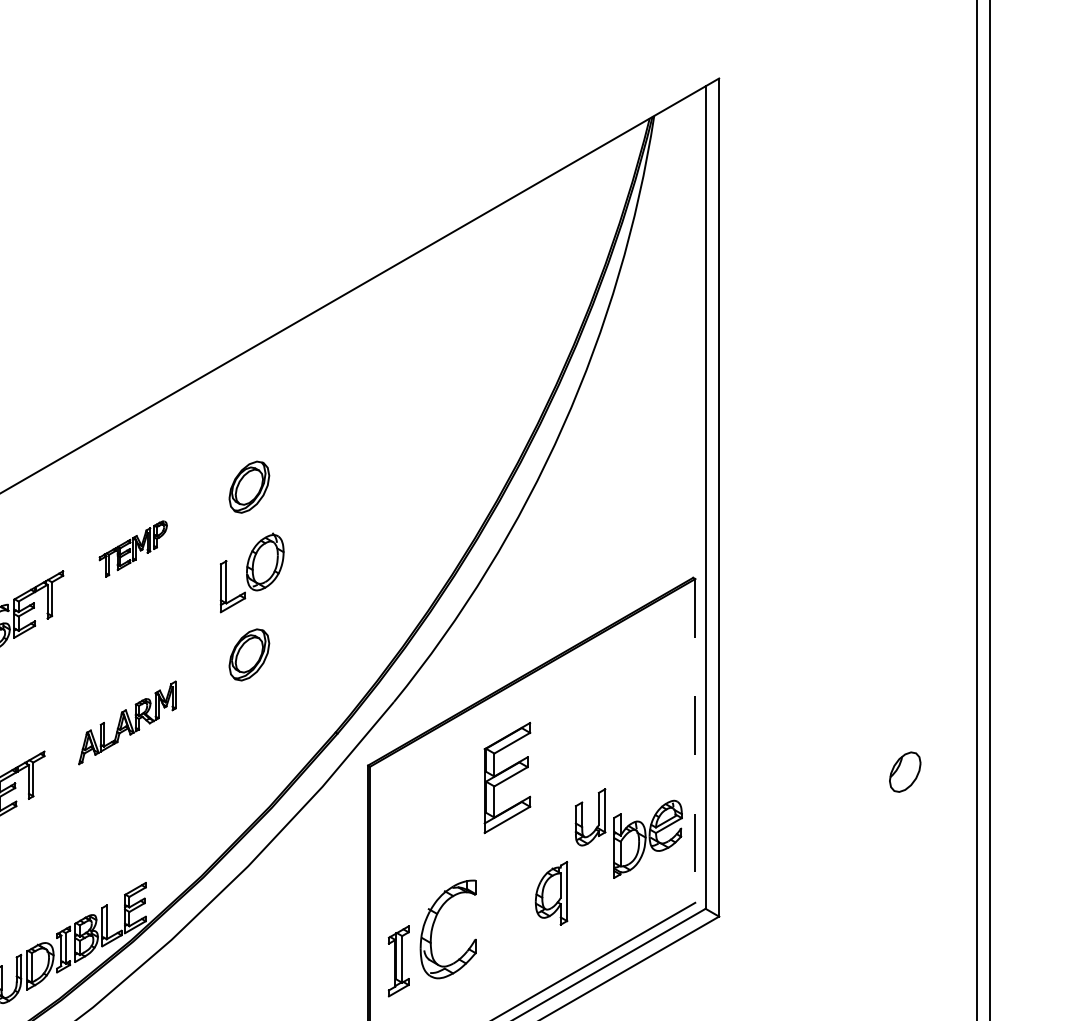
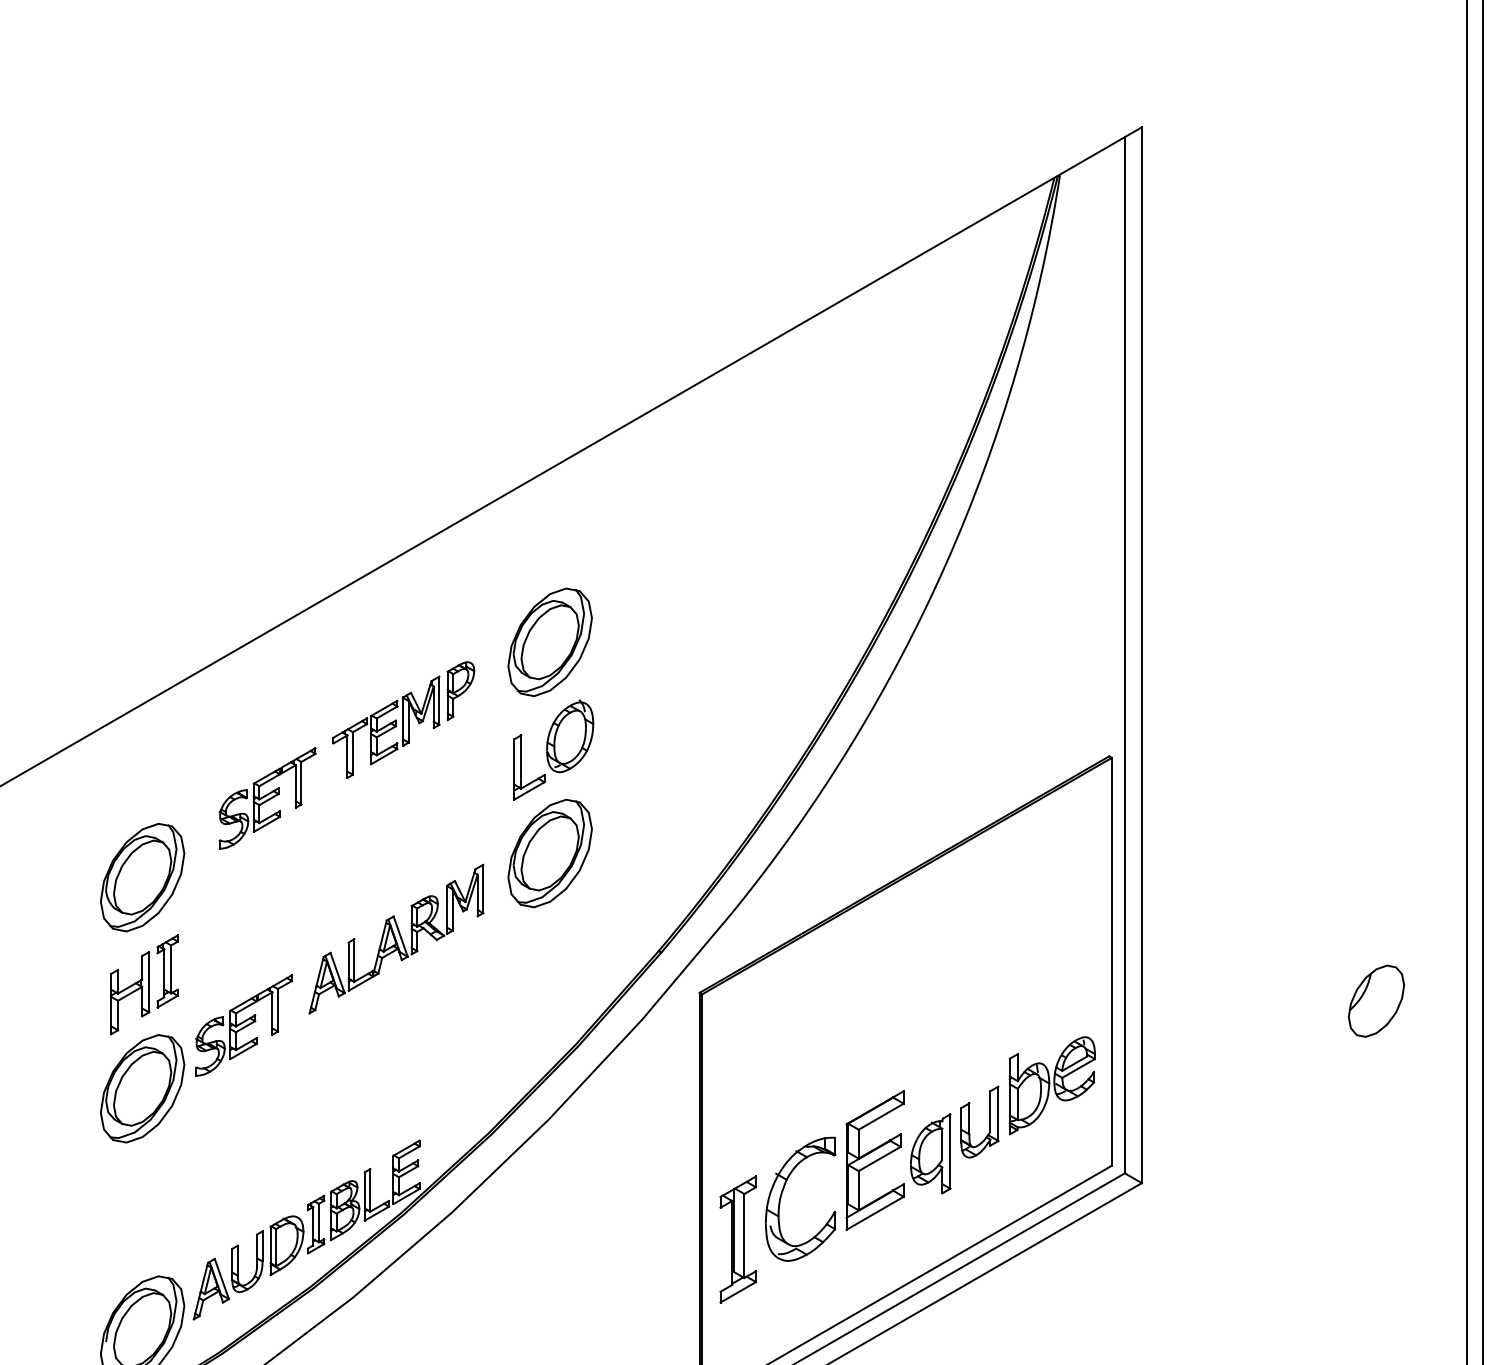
part: (248, 486) -> (549, 641), size x1.67
part: (133, 548) -> (403, 719), size x1.67
part: (248, 654) -> (549, 853), size x1.67
part: (127, 722) -> (396, 938), size x1.43
line: (695, 740) -> (1111, 961), dashed -> solid
part: (904, 771) -> (1375, 1000), size x1.43
part: (506, 777) -> (874, 1160), moved
part: (582, 816) -> (969, 1121), moved
part: (398, 961) -> (738, 1239), size x1.43

